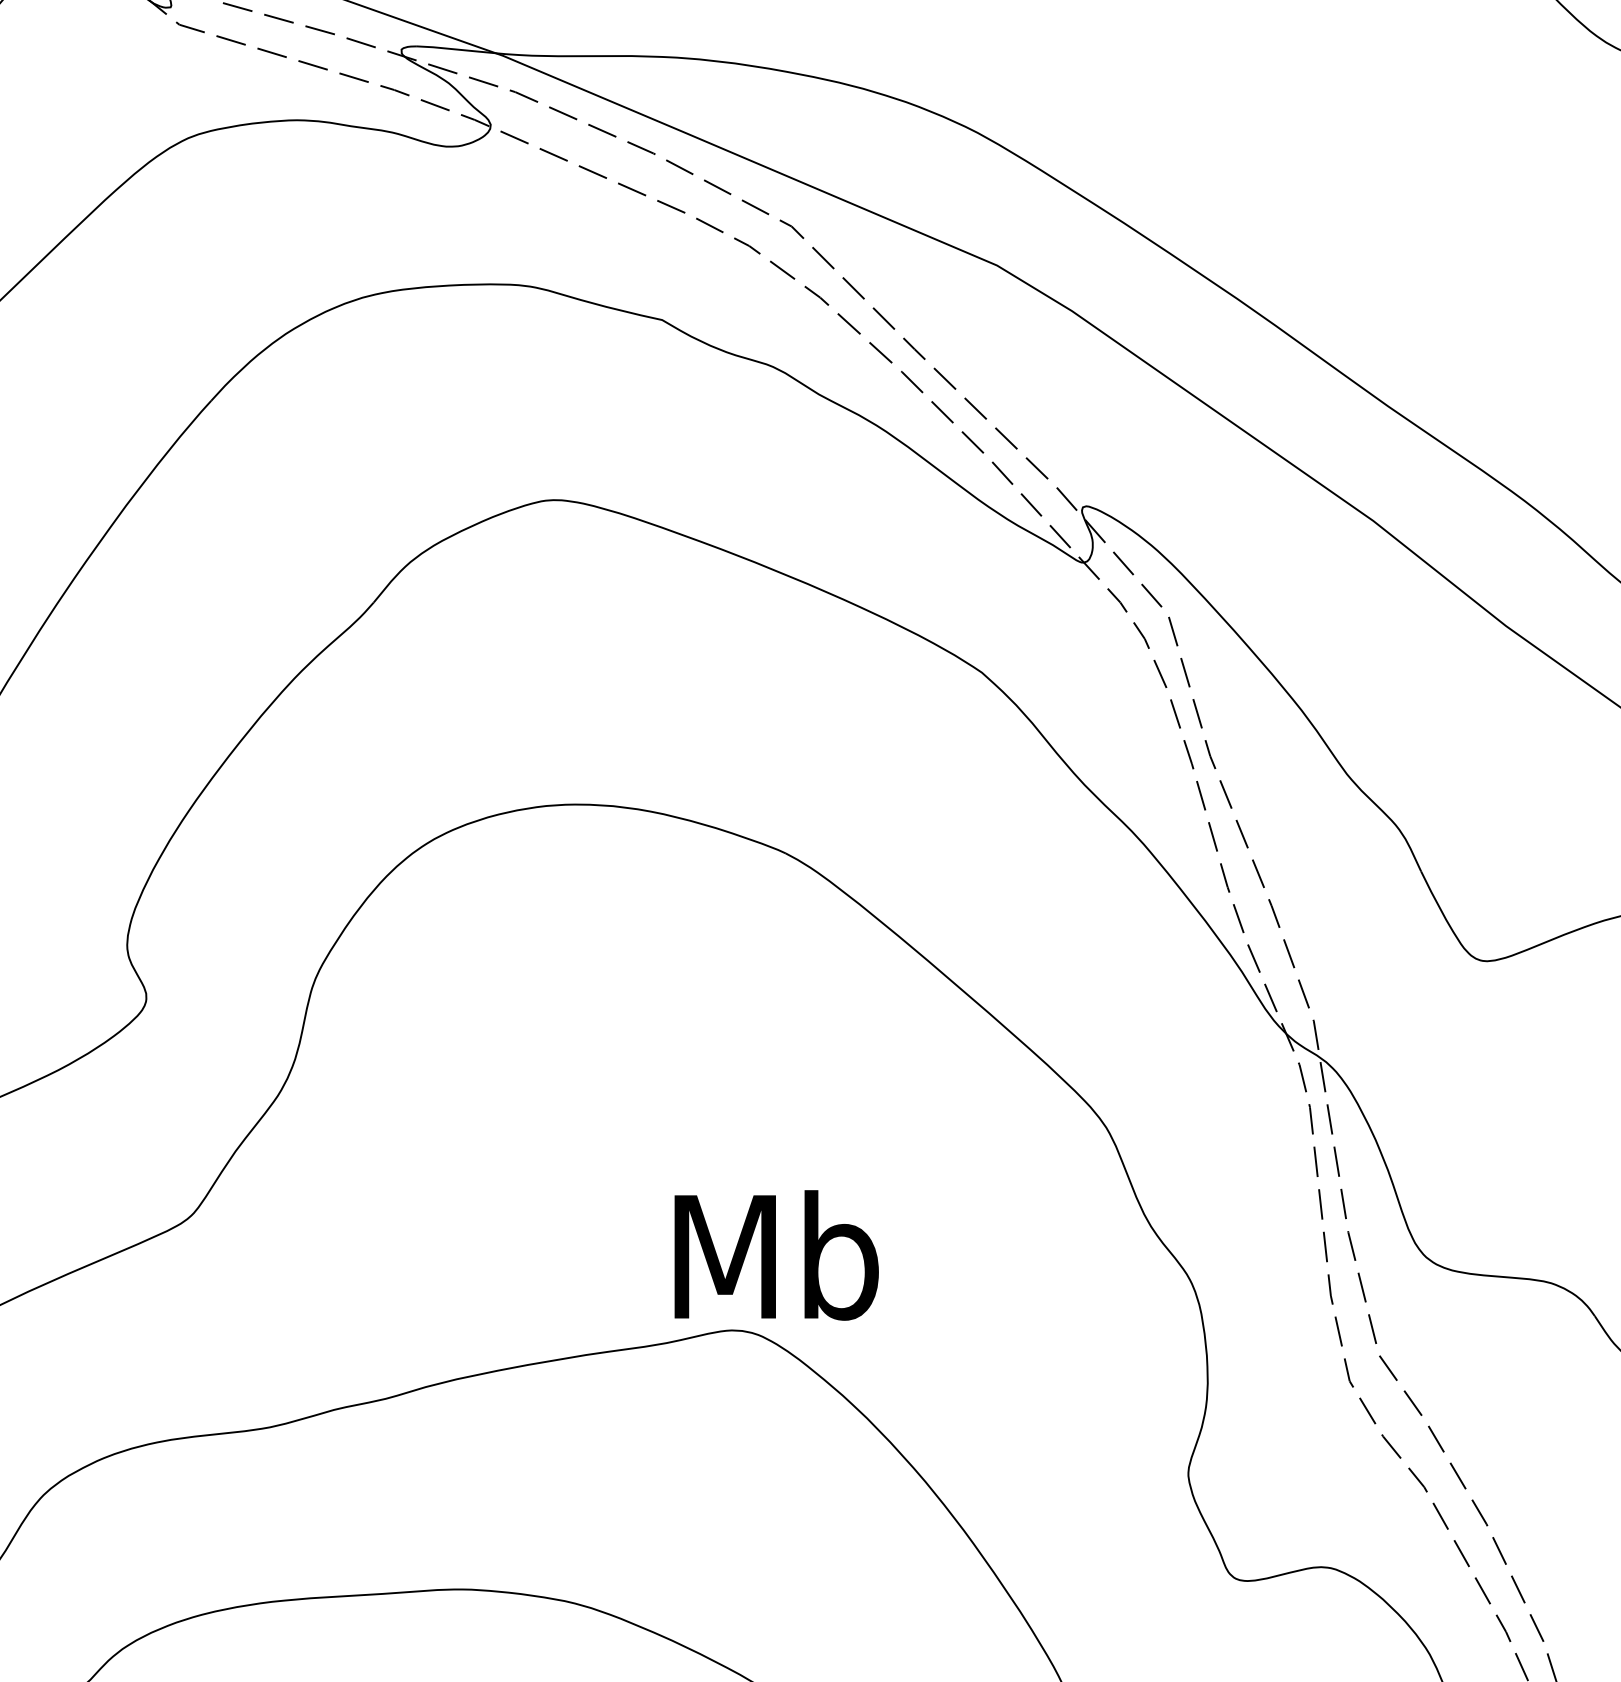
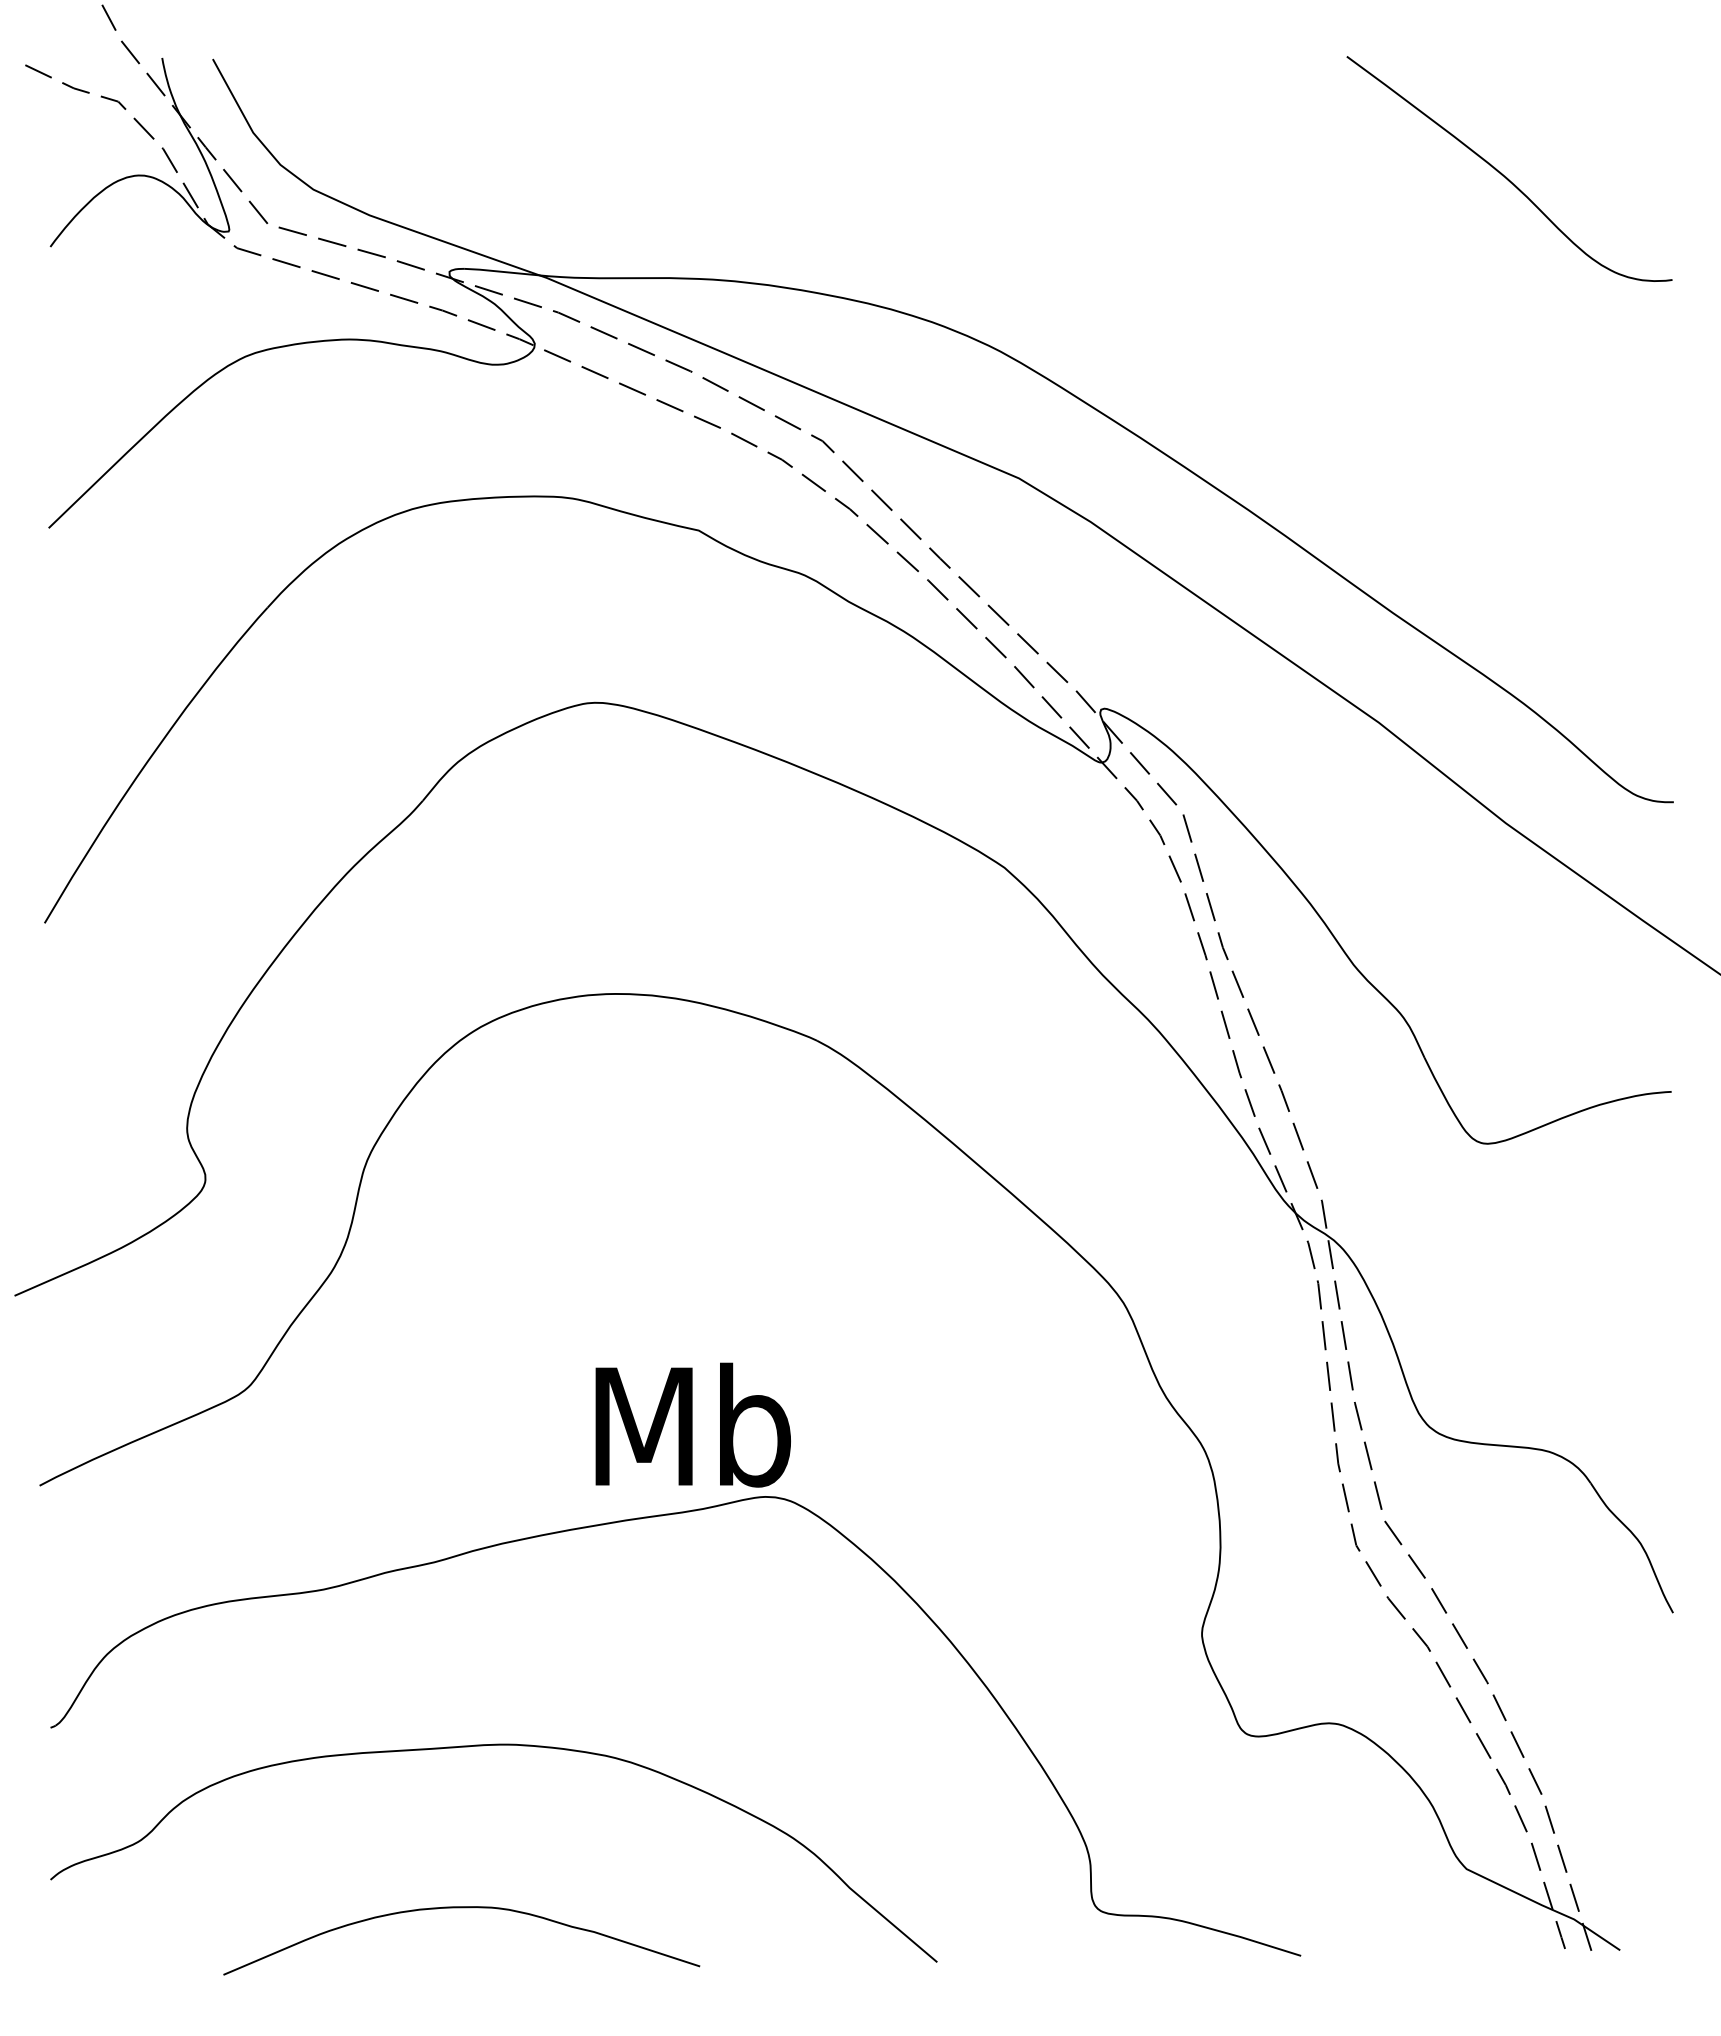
text: (775, 1254) -> (692, 1424), moved

